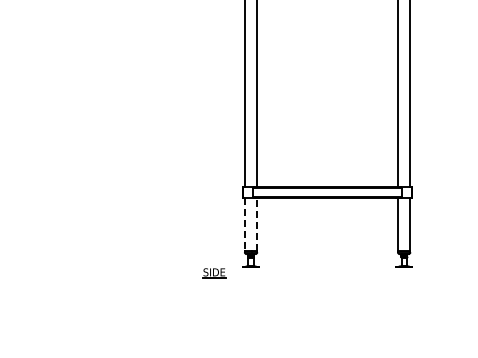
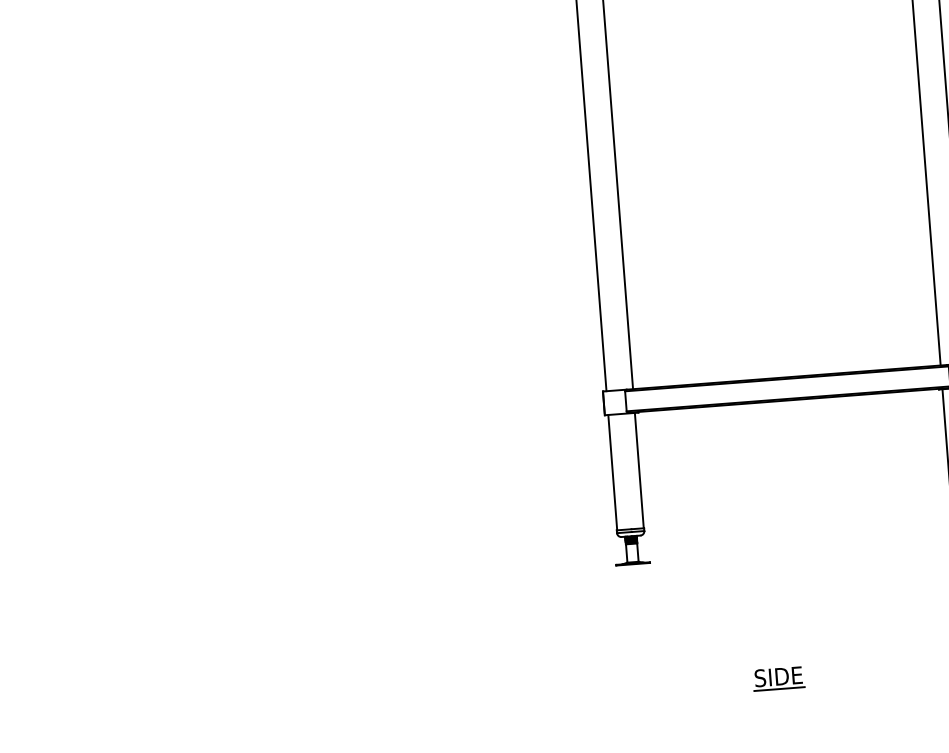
line: (257, 224) -> (640, 470), dashed -> solid
line: (244, 225) -> (611, 474), dashed -> solid
part: (214, 273) -> (779, 679), moved

